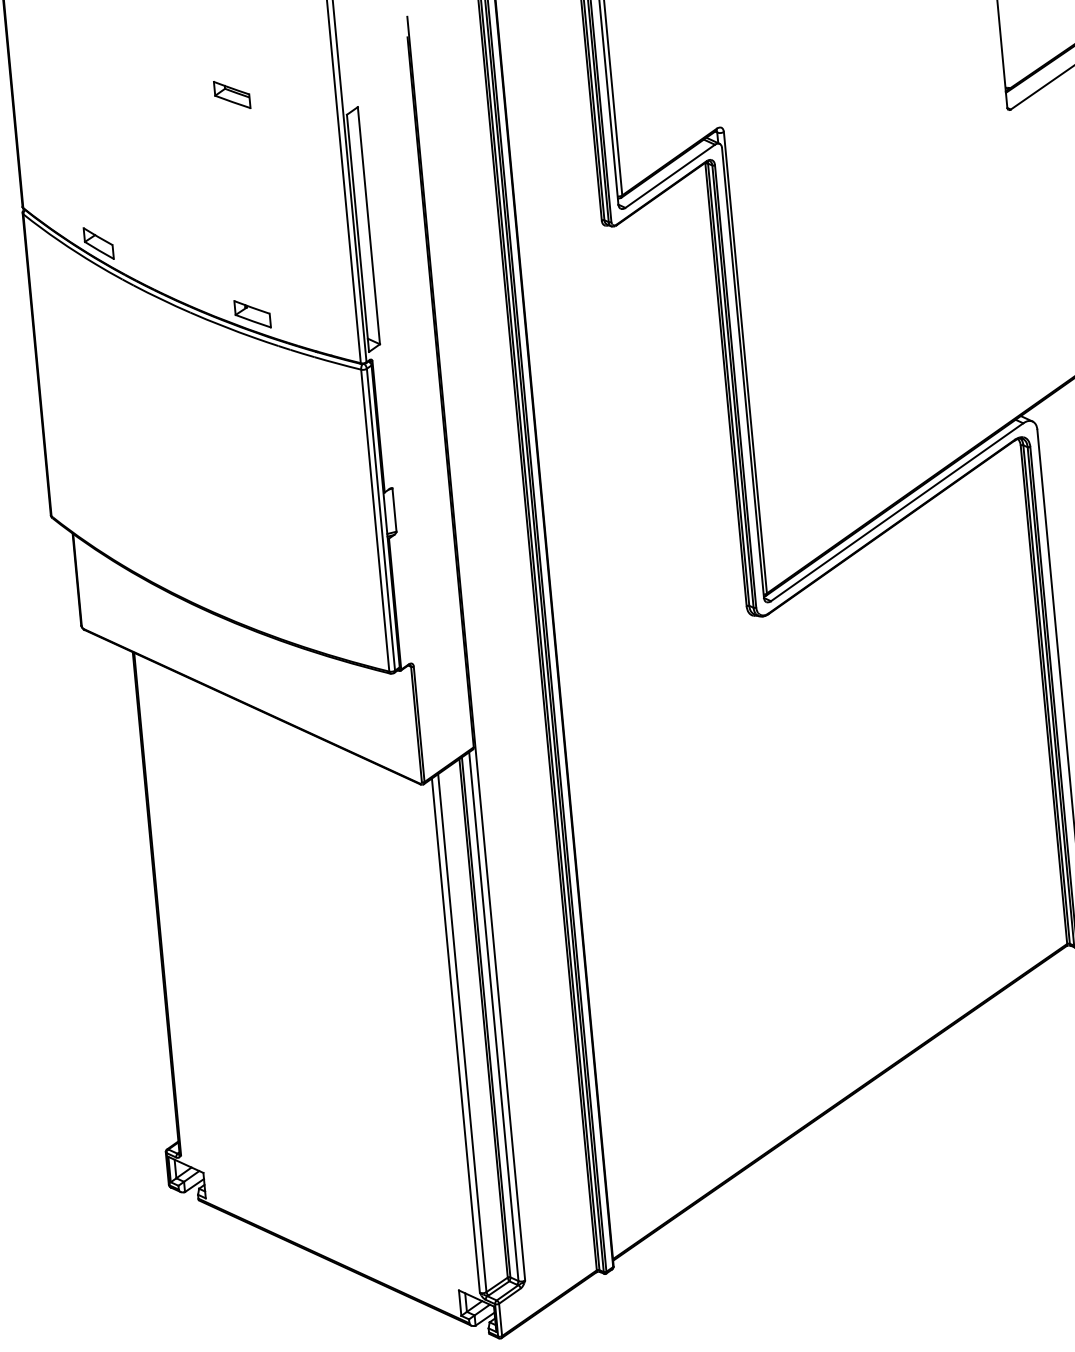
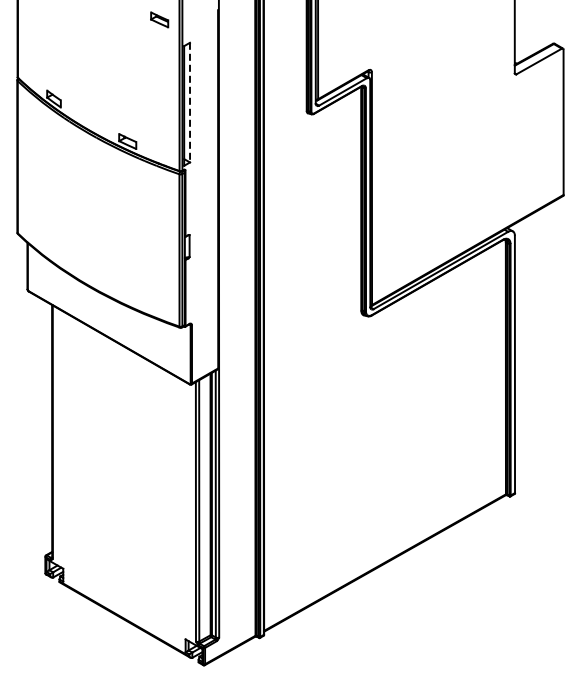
part: (231, 94) -> (159, 19), moved
line: (369, 225) -> (190, 102), solid -> dashed

